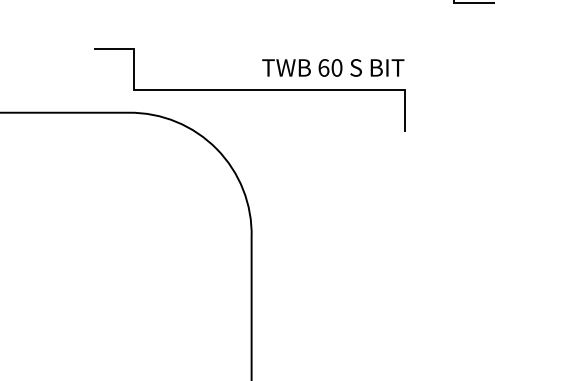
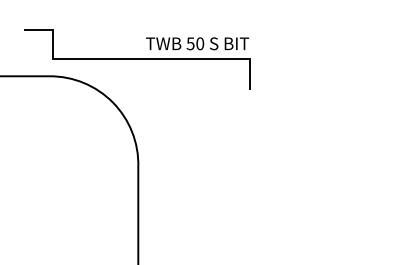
text: (323, 67) -> (190, 43), 60 -> 50

